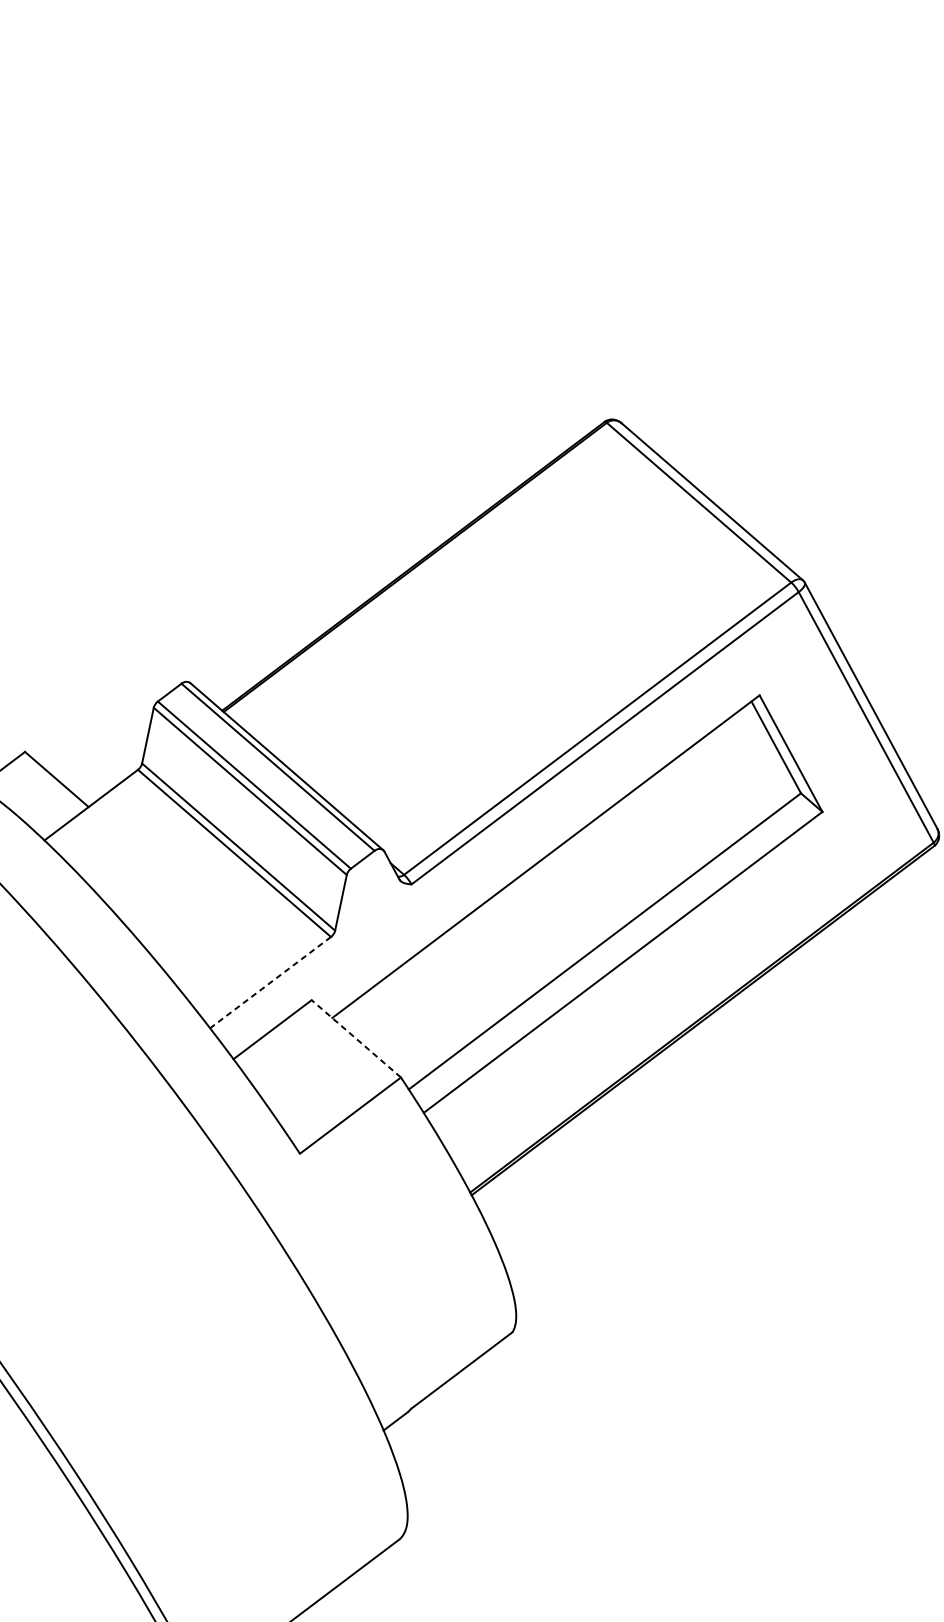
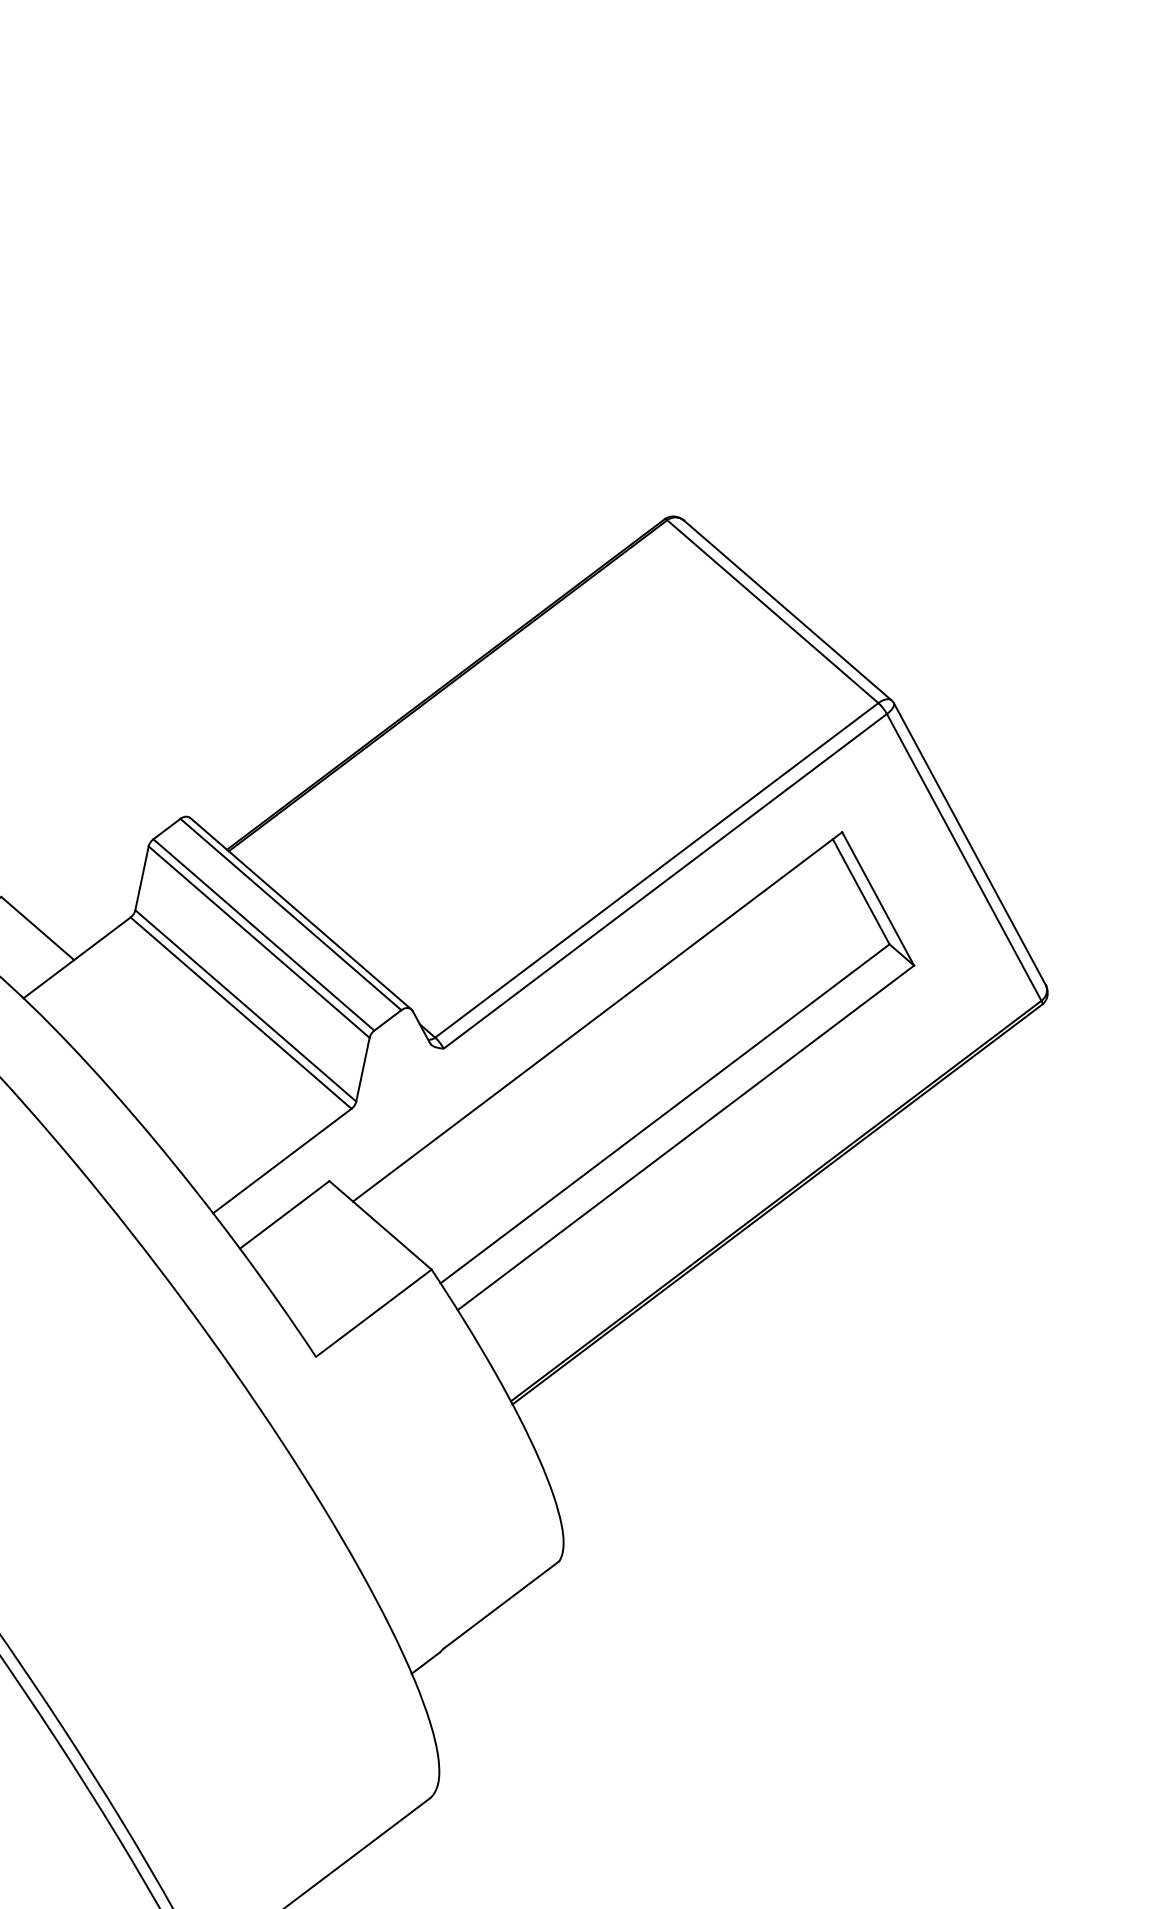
line: (270, 983) -> (282, 1161), dashed -> solid
line: (356, 1038) -> (380, 1225), dashed -> solid

